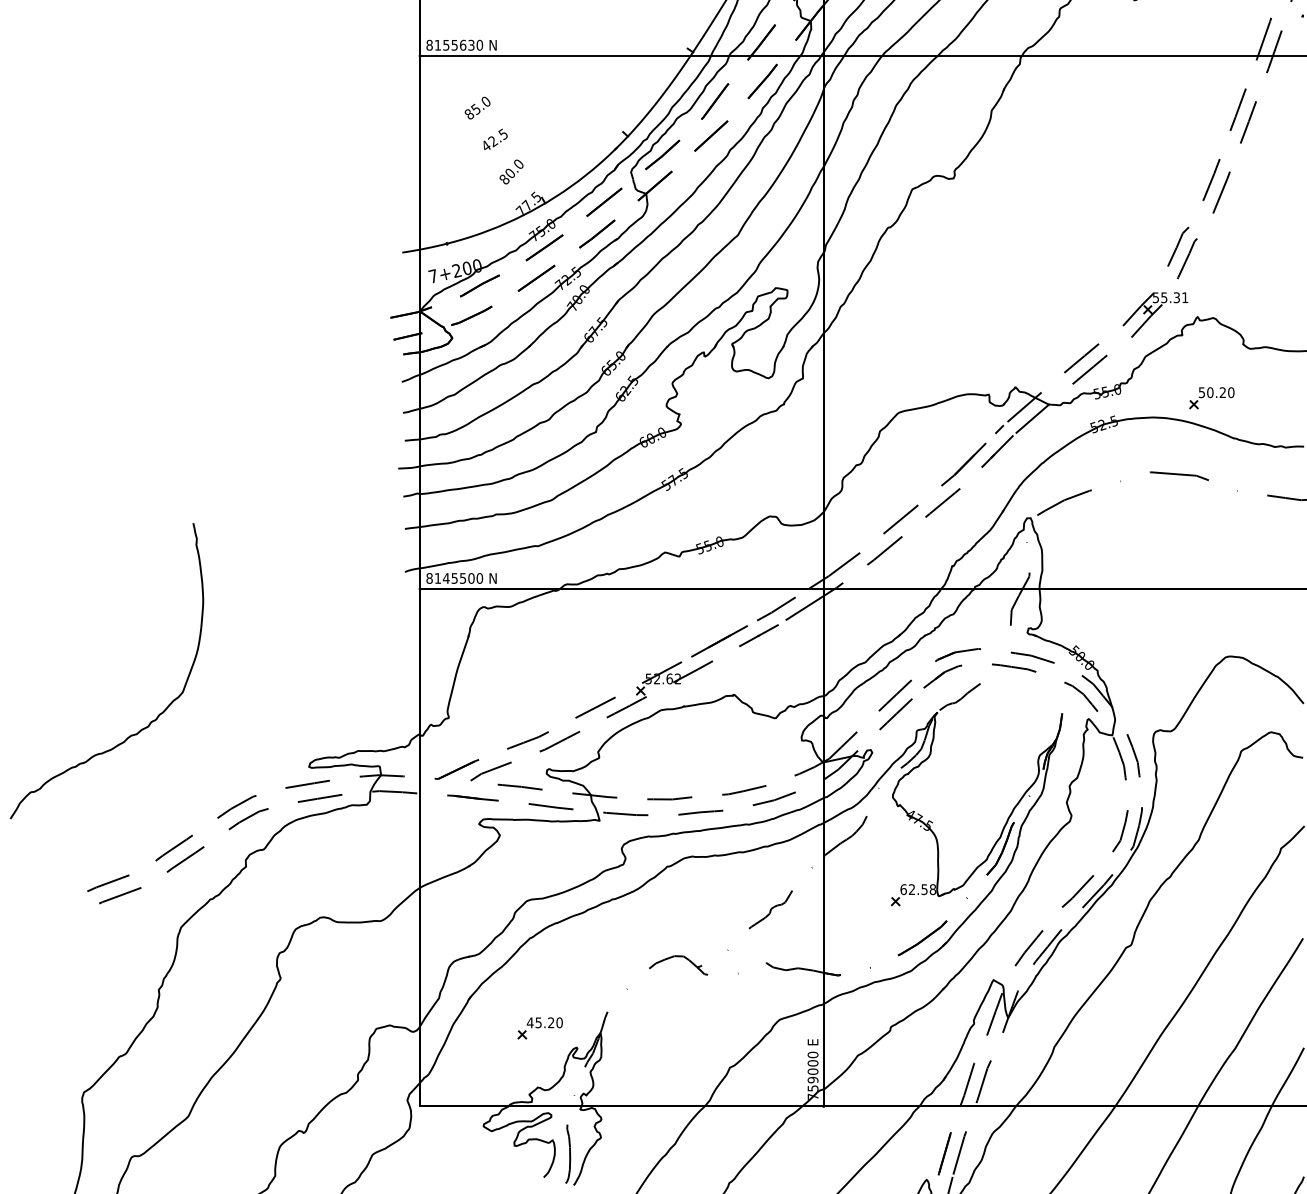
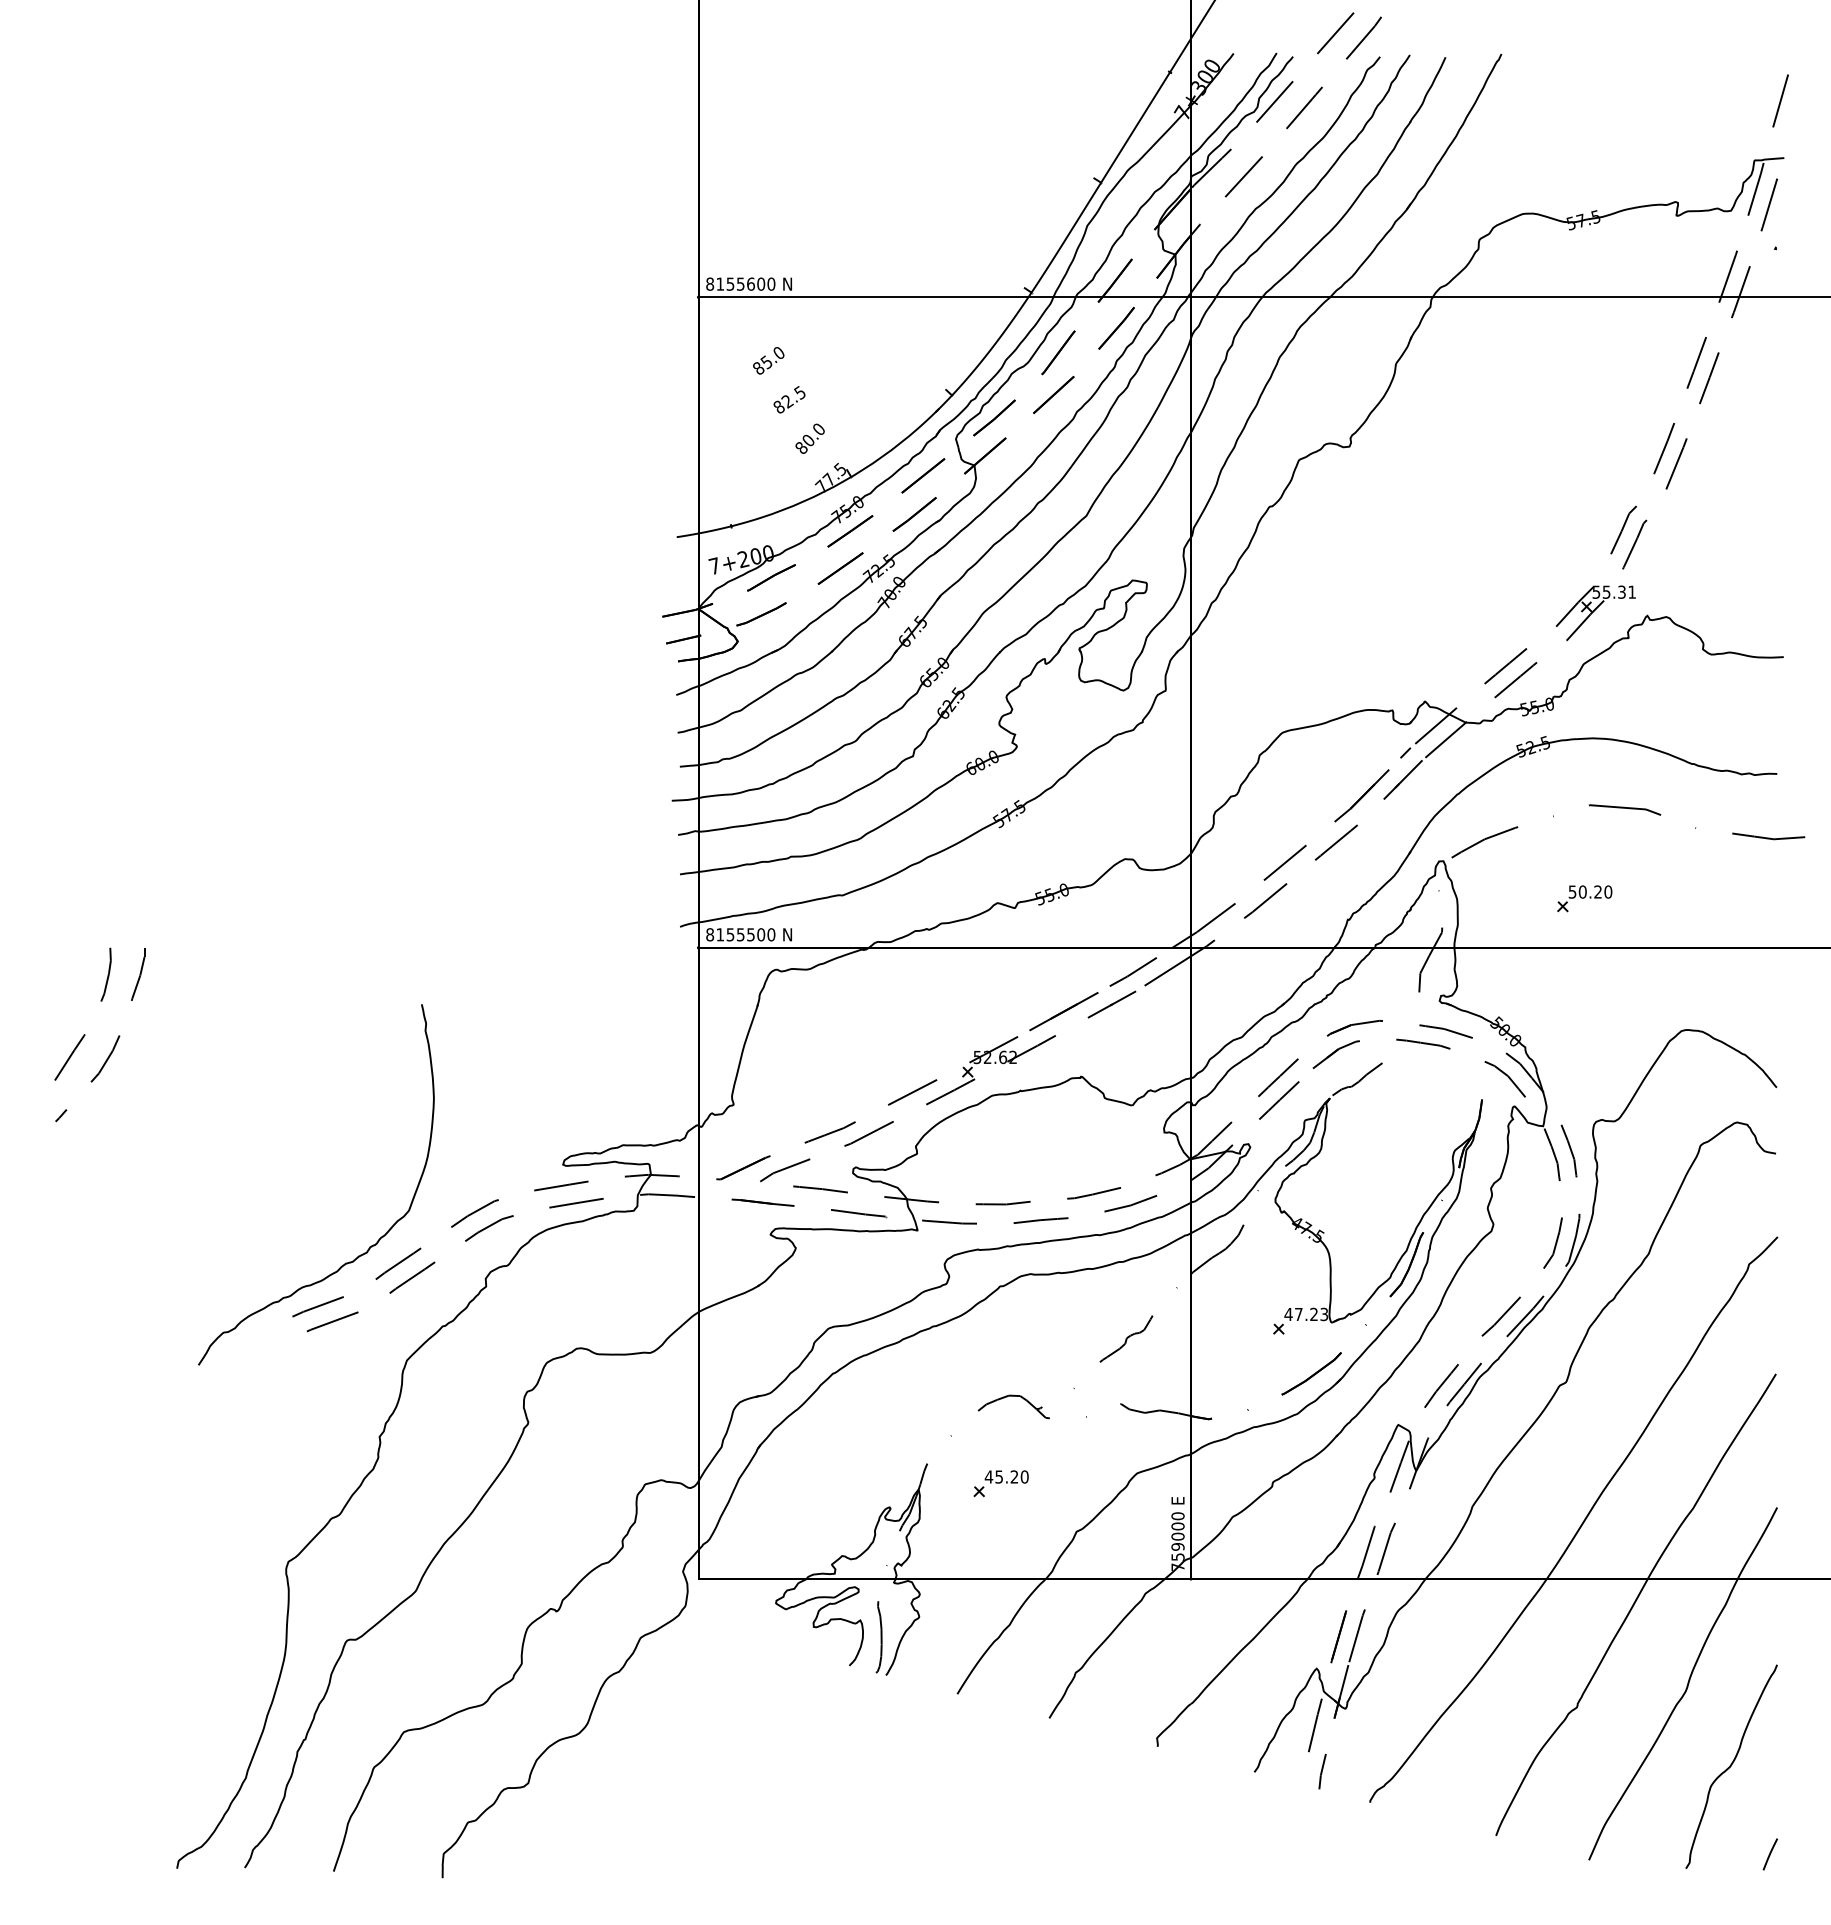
text: (471, 44) -> (761, 283), 8155630 -> 8155600
text: (485, 145) -> (778, 406), 42.5 -> 82.5
part: (1211, 397) -> (1584, 898), moved
text: (446, 578) -> (730, 934), 8145500 -> 8155500
curve: (150, 721) -> (369, 1246), moved
text: (918, 889) -> (1306, 1314), 62.58 -> 47.23
part: (539, 1028) -> (1000, 1483), moved

